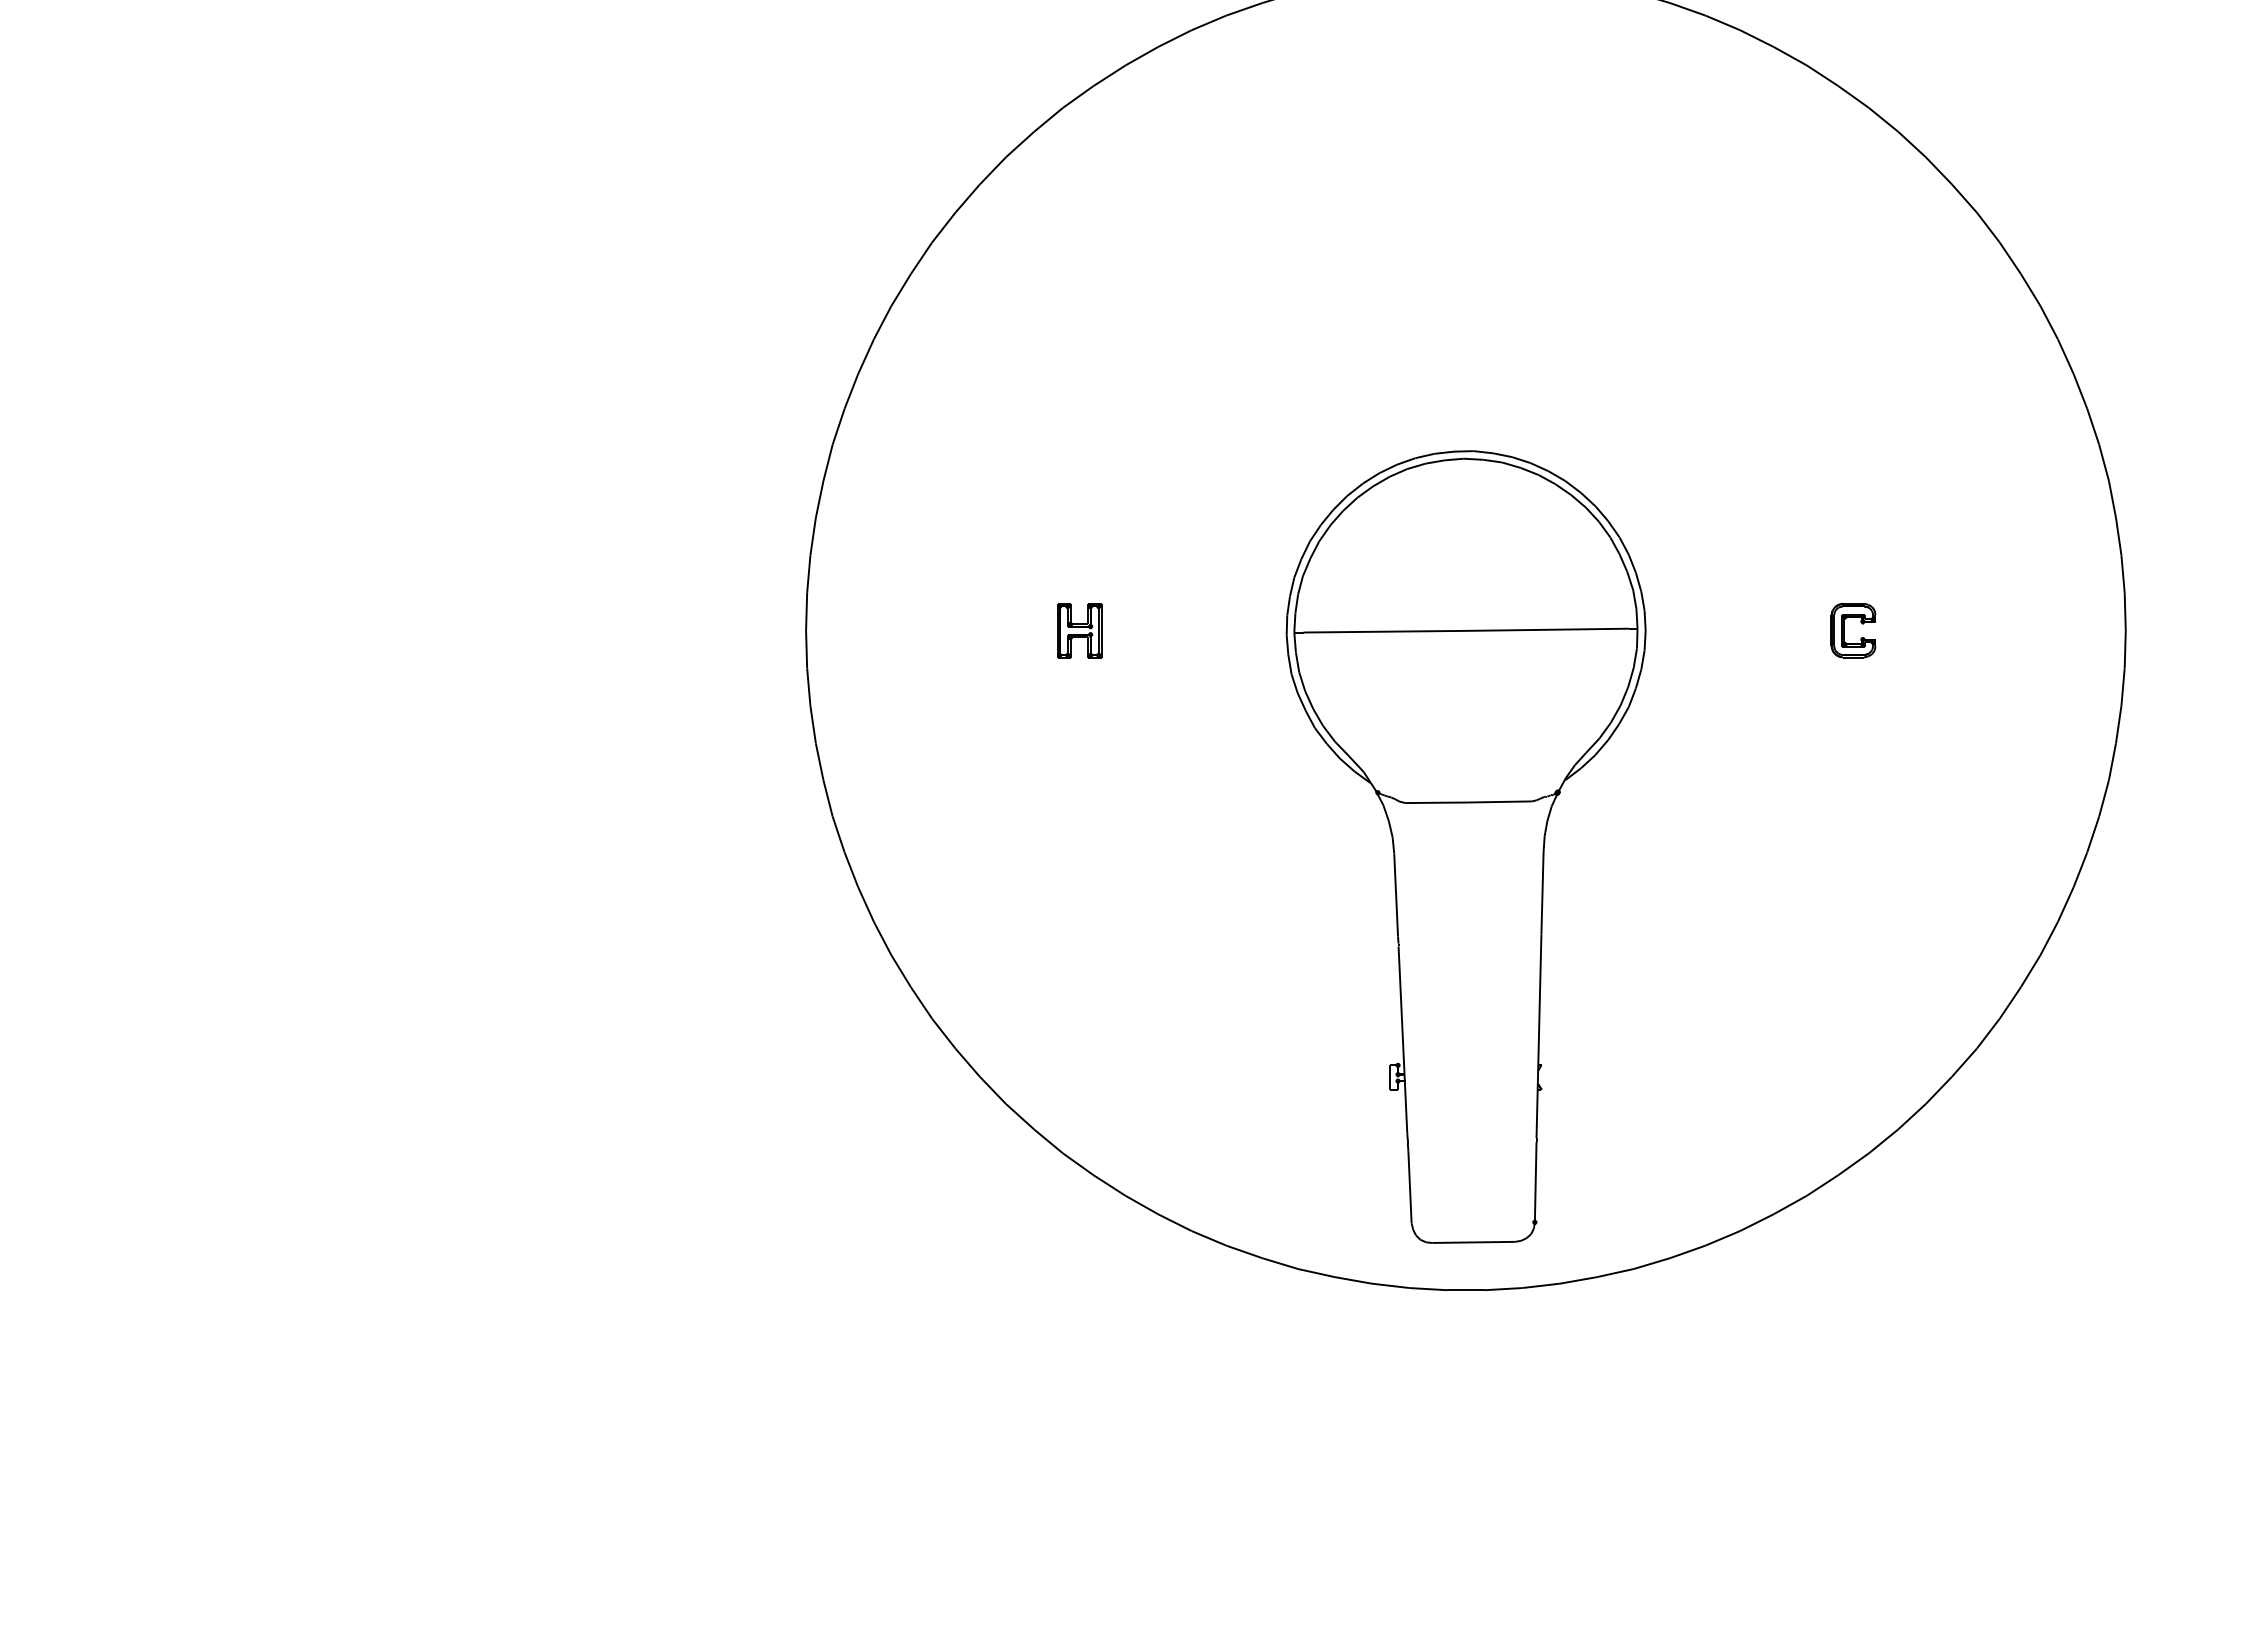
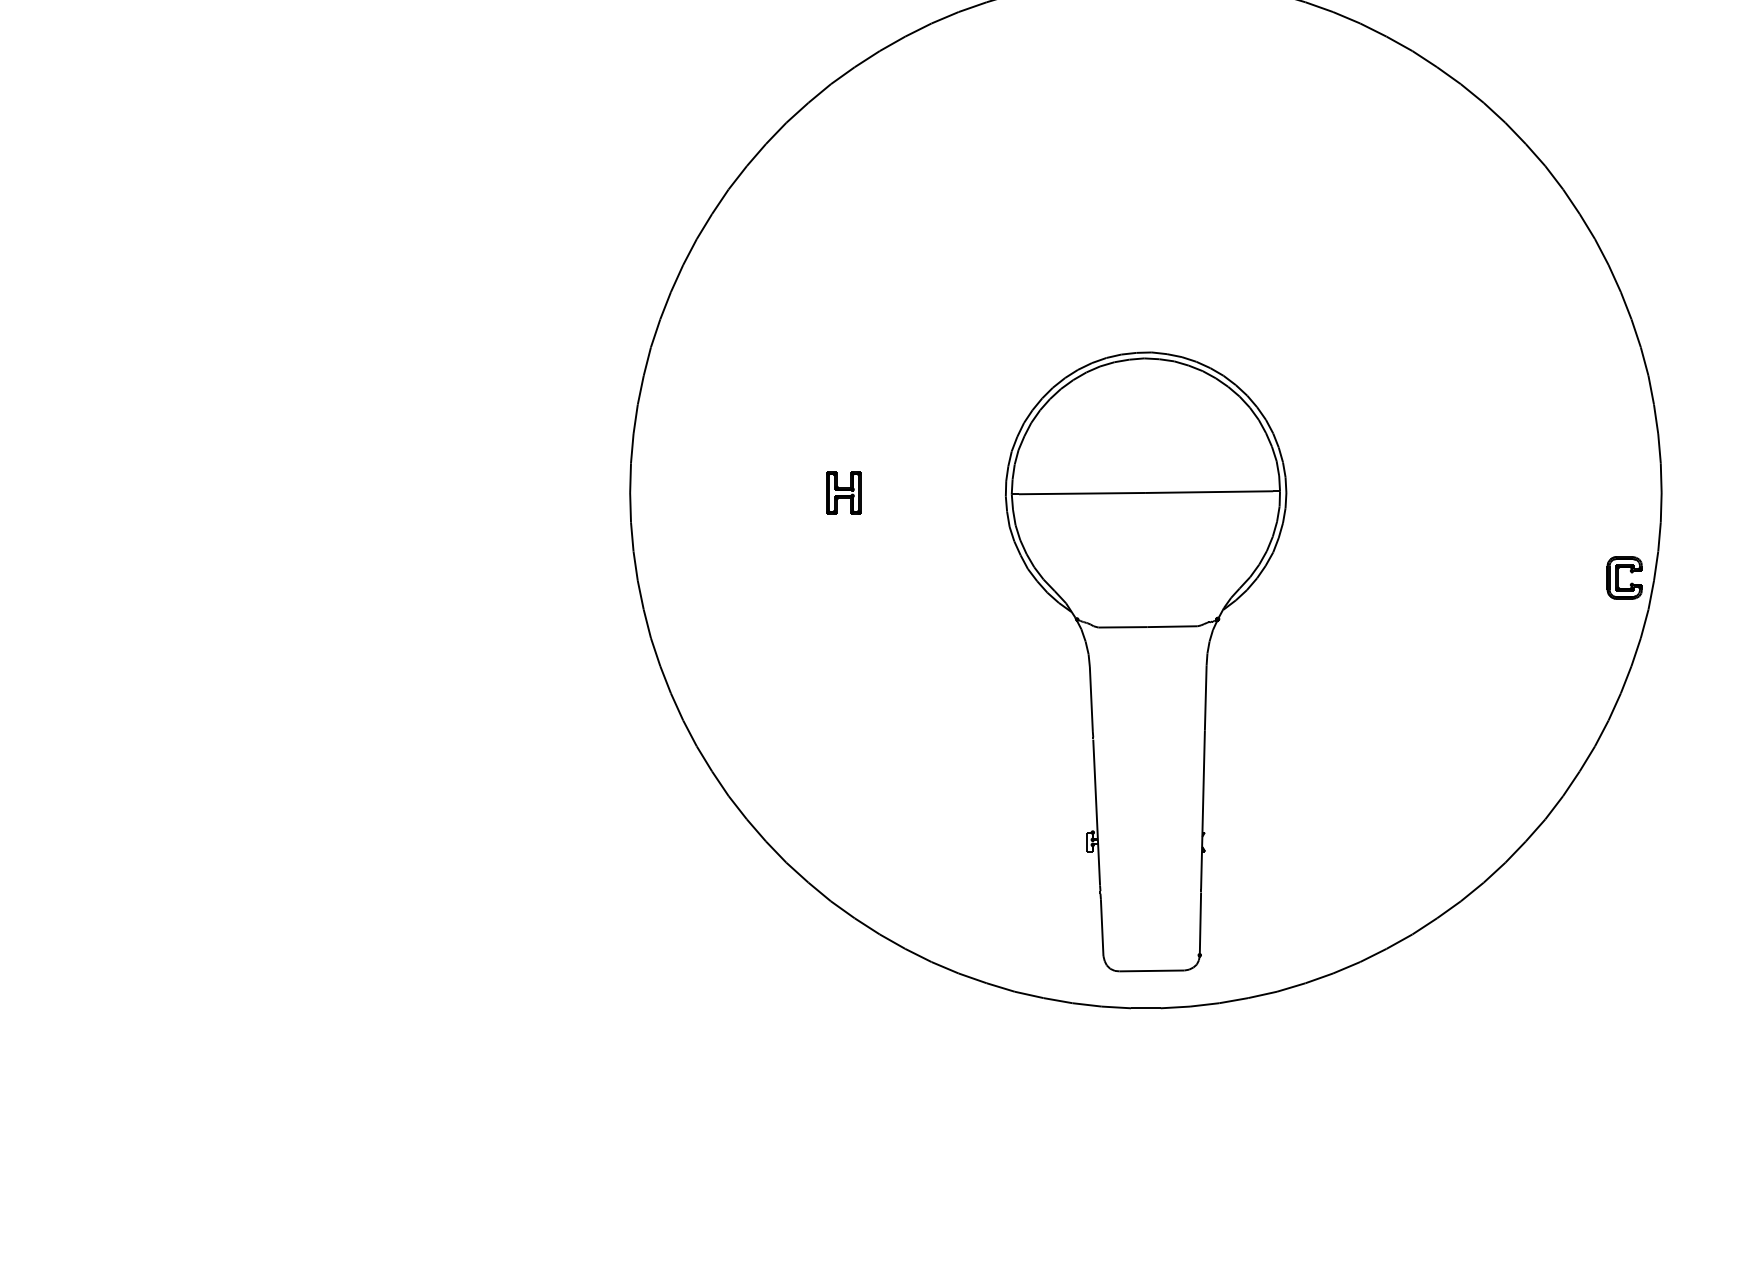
part: (1844, 630) -> (1617, 577), moved

